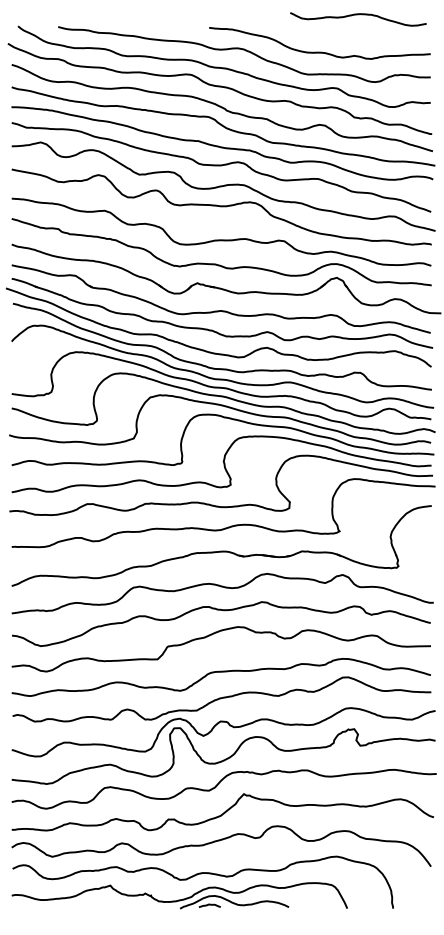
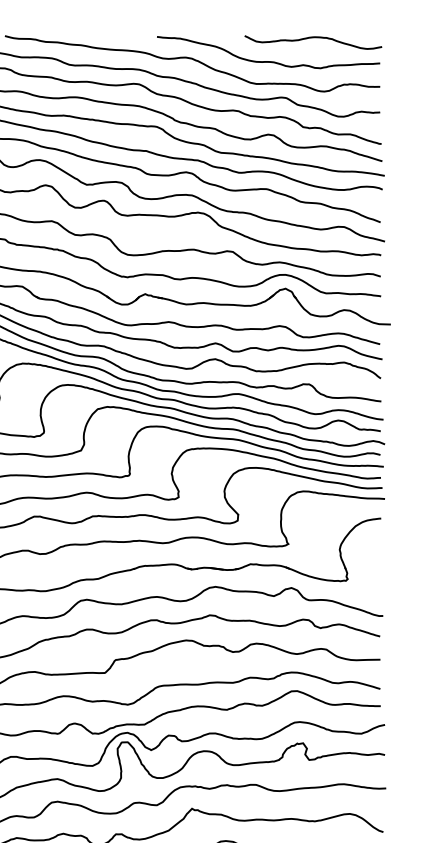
curve: (358, 15) -> (313, 38), moved

